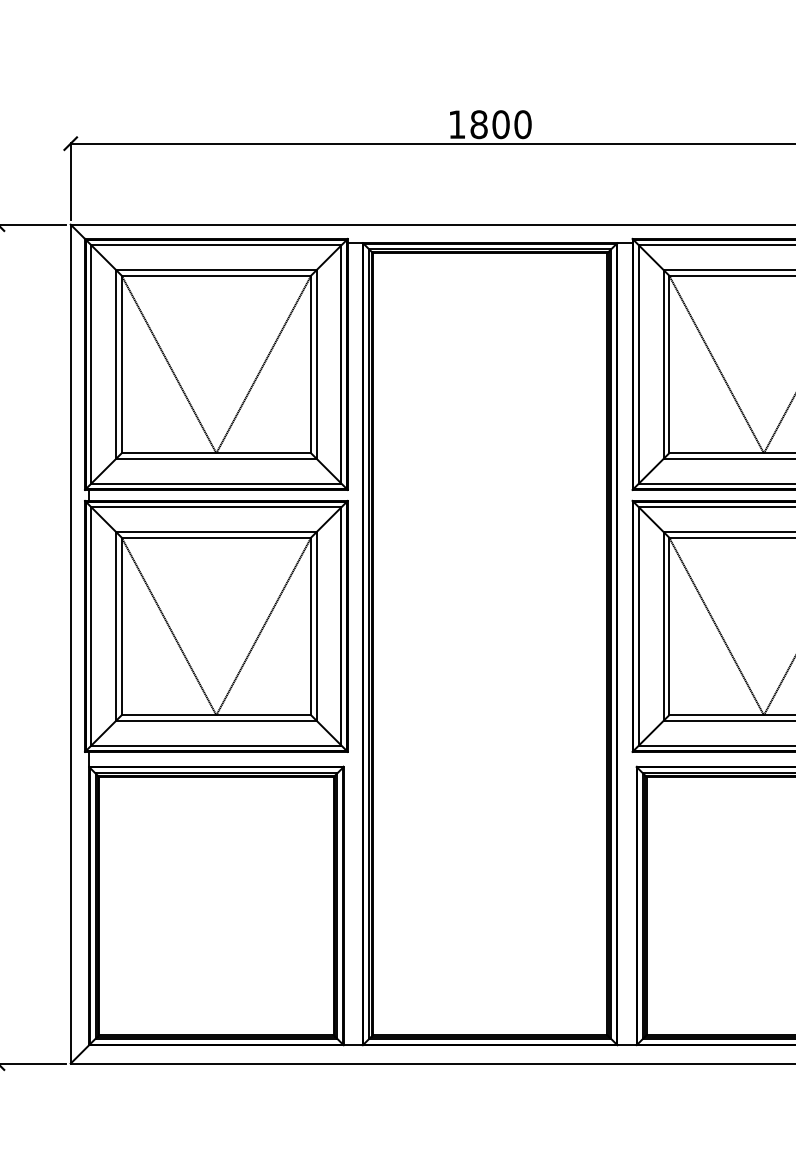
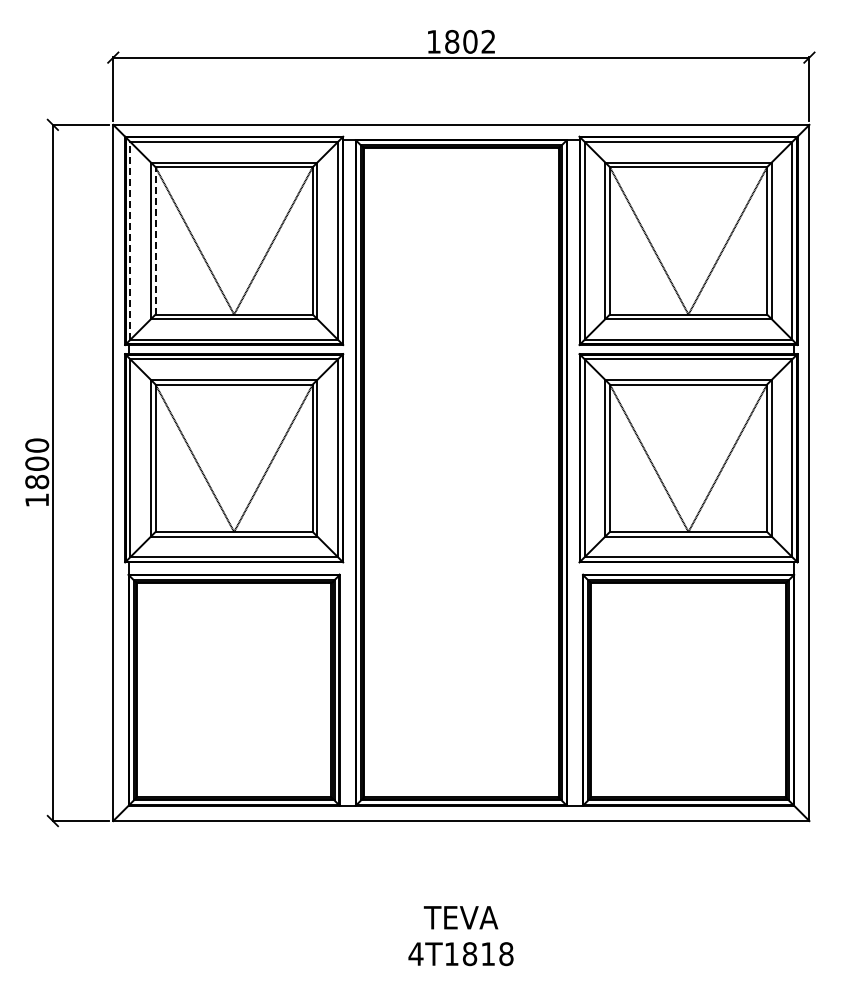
text: (522, 124) -> (488, 41), 1800 -> 1802
line: (91, 364) -> (130, 240), solid -> dashed
line: (121, 364) -> (155, 240), solid -> dashed

